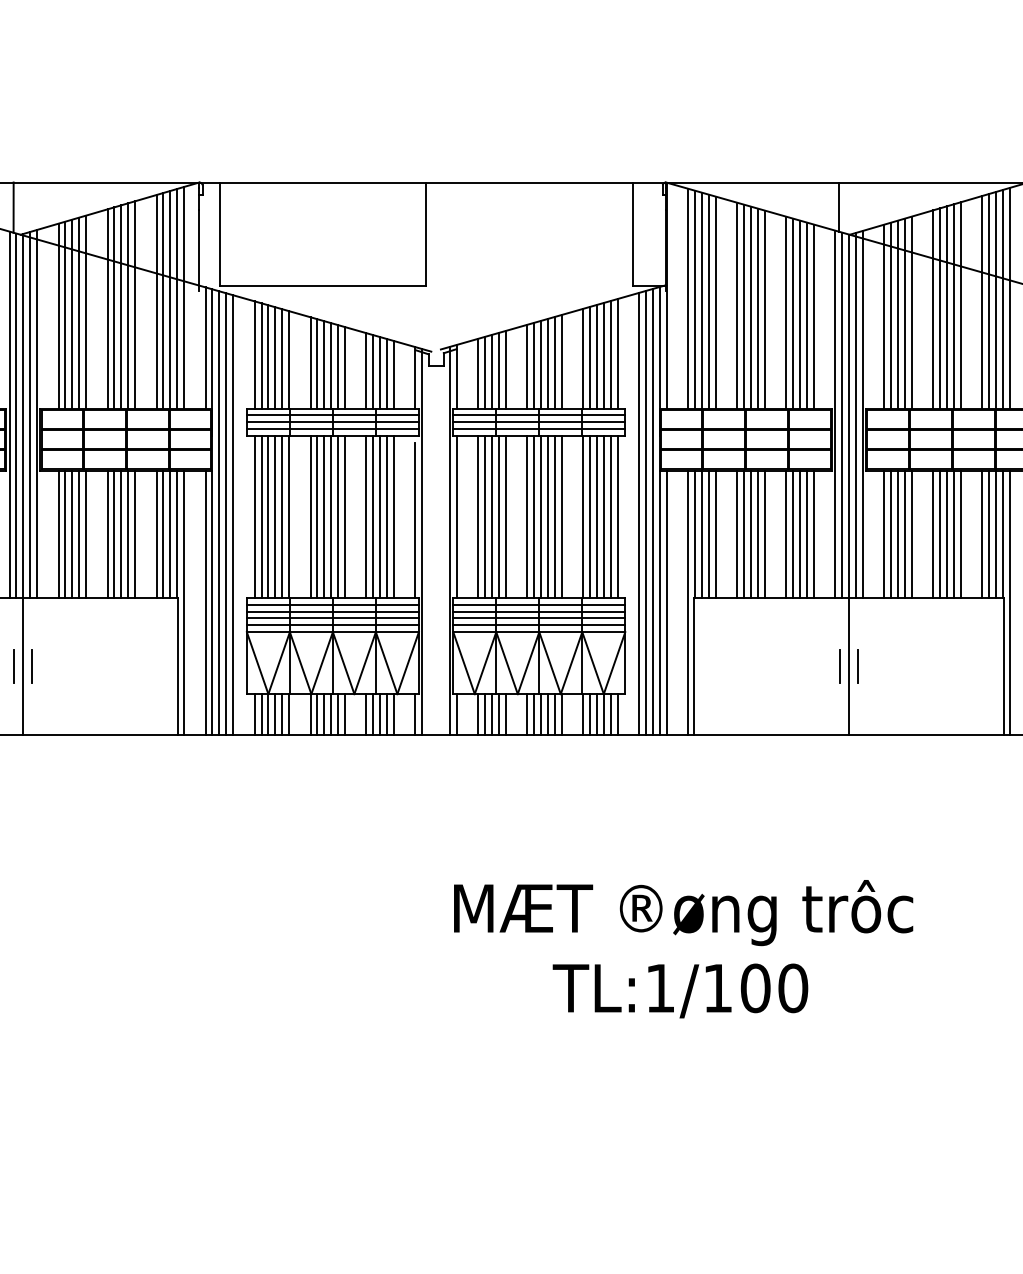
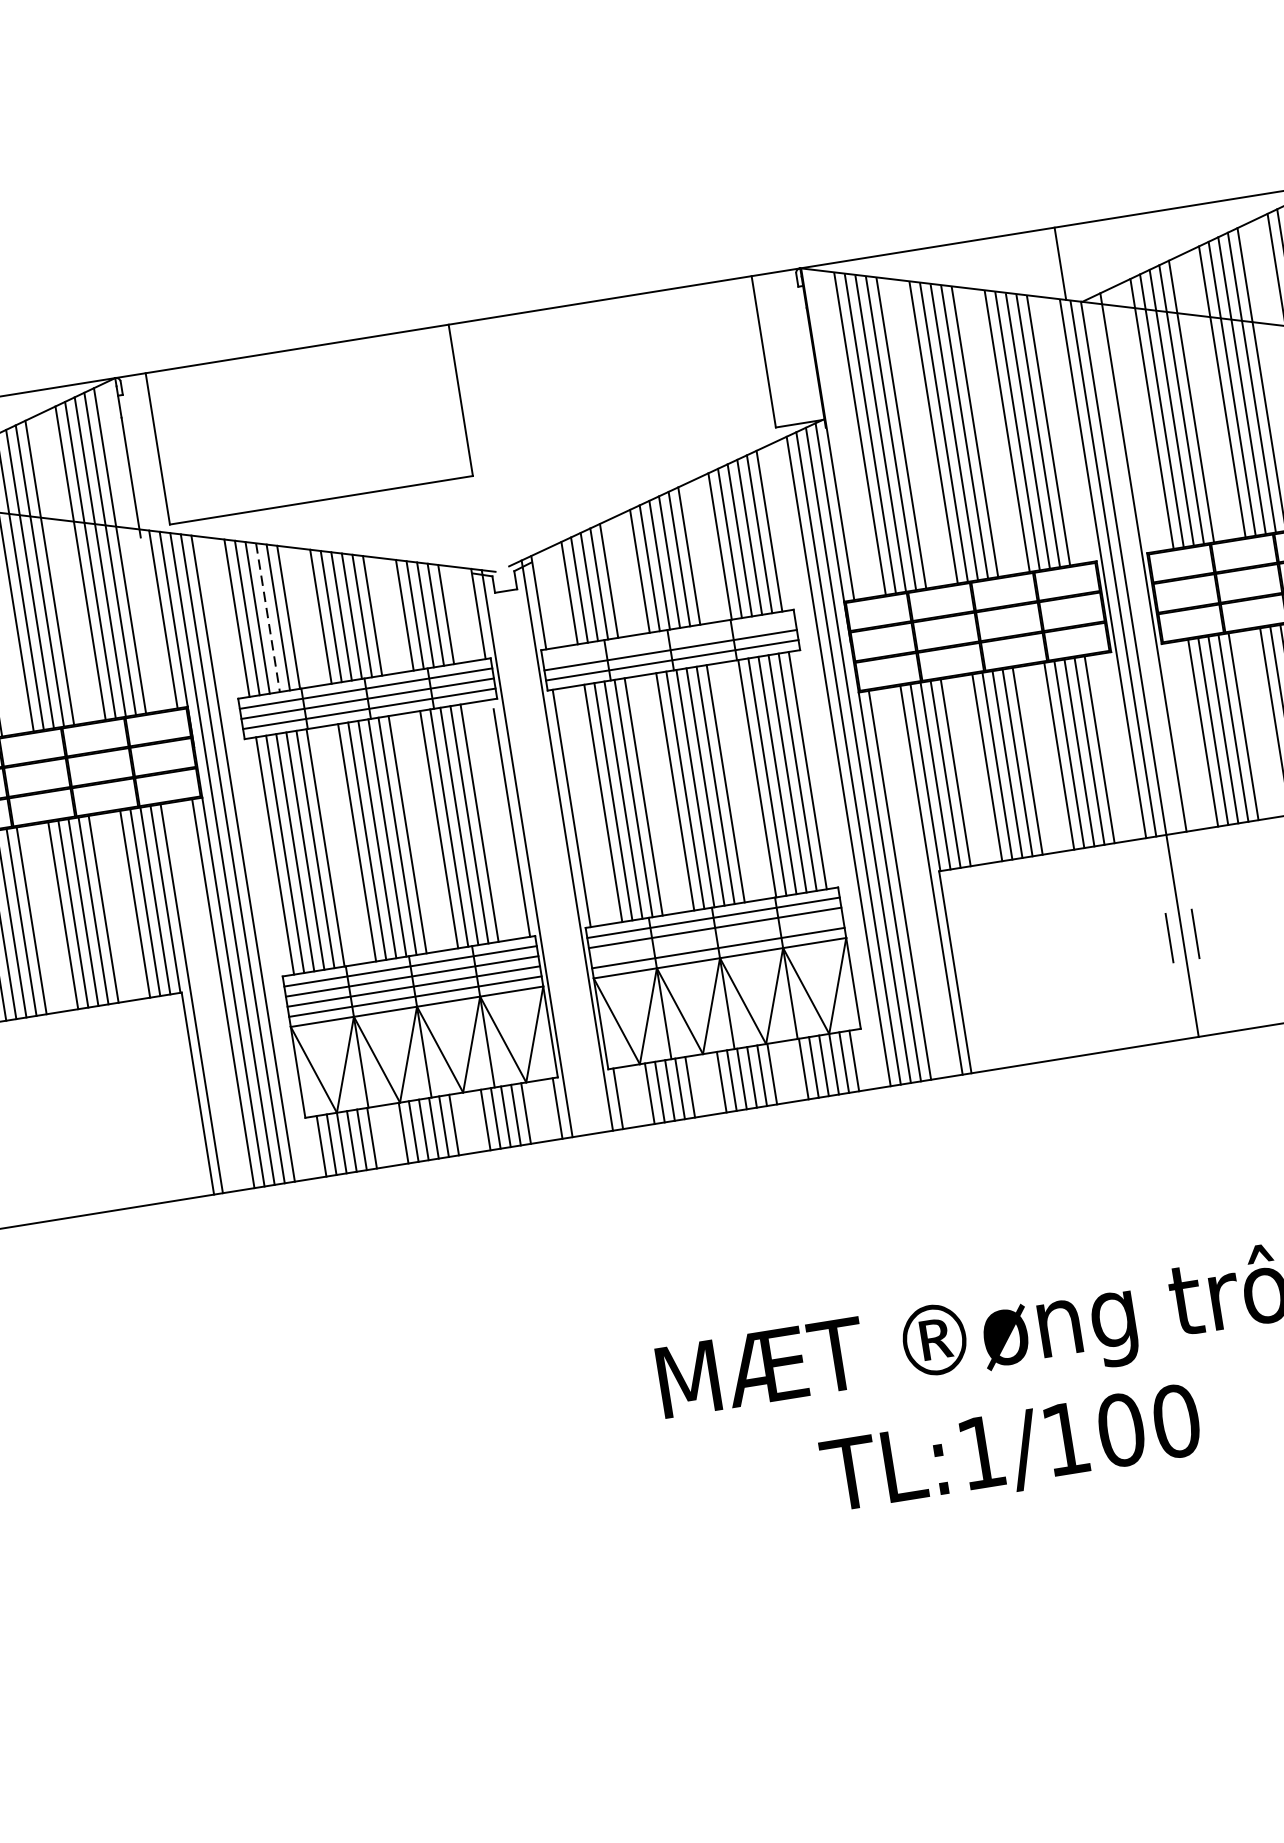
line: (275, 357) -> (268, 617), solid -> dashed
line: (539, 415) -> (669, 640), removed
line: (855, 415) -> (1133, 565), removed
line: (539, 618) -> (717, 938), removed

